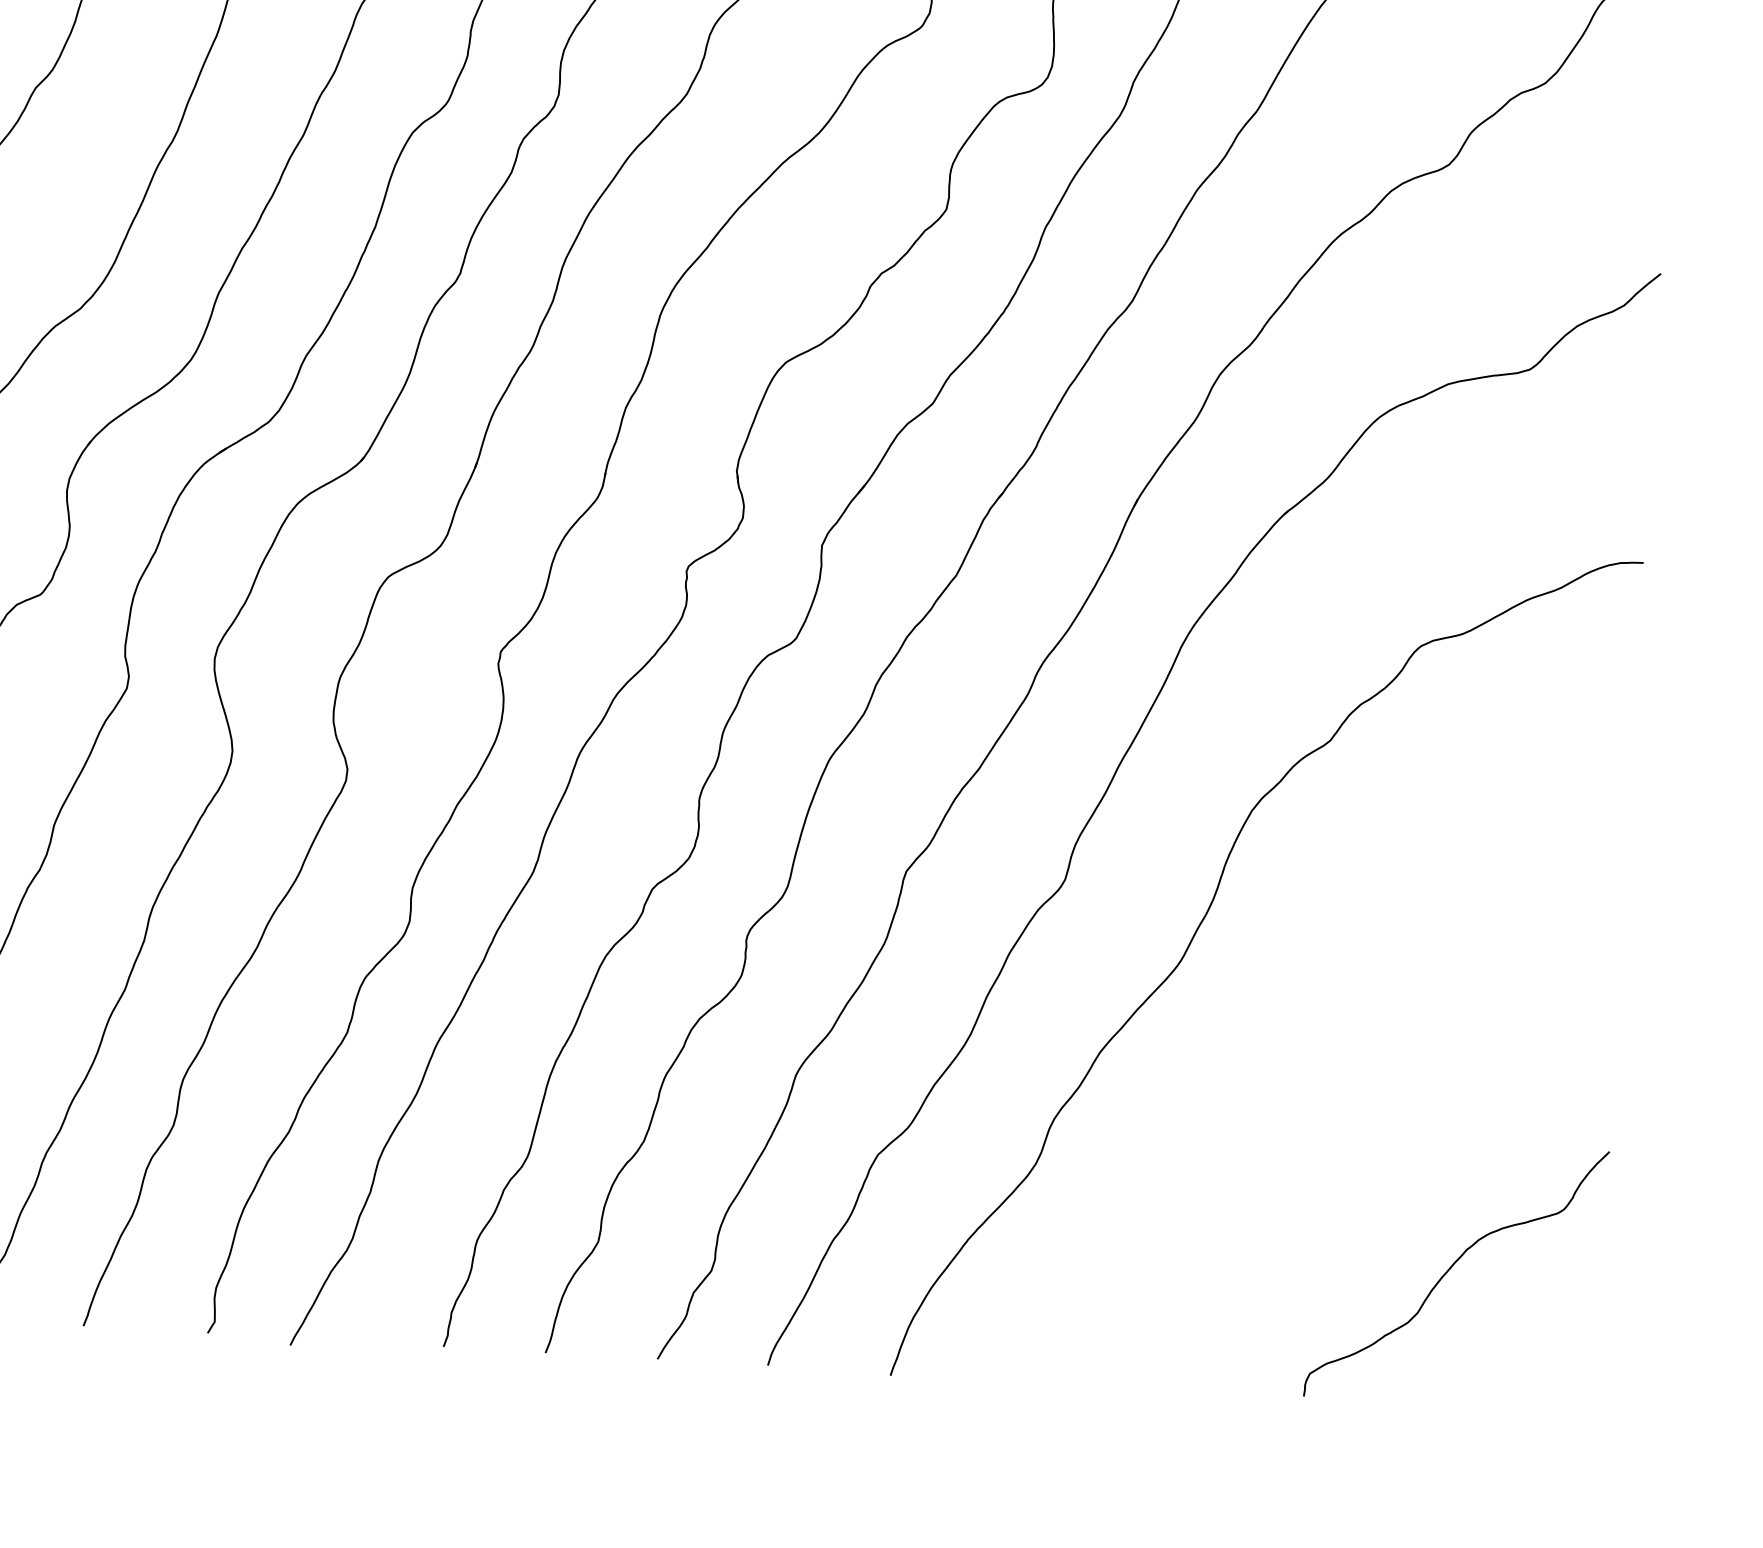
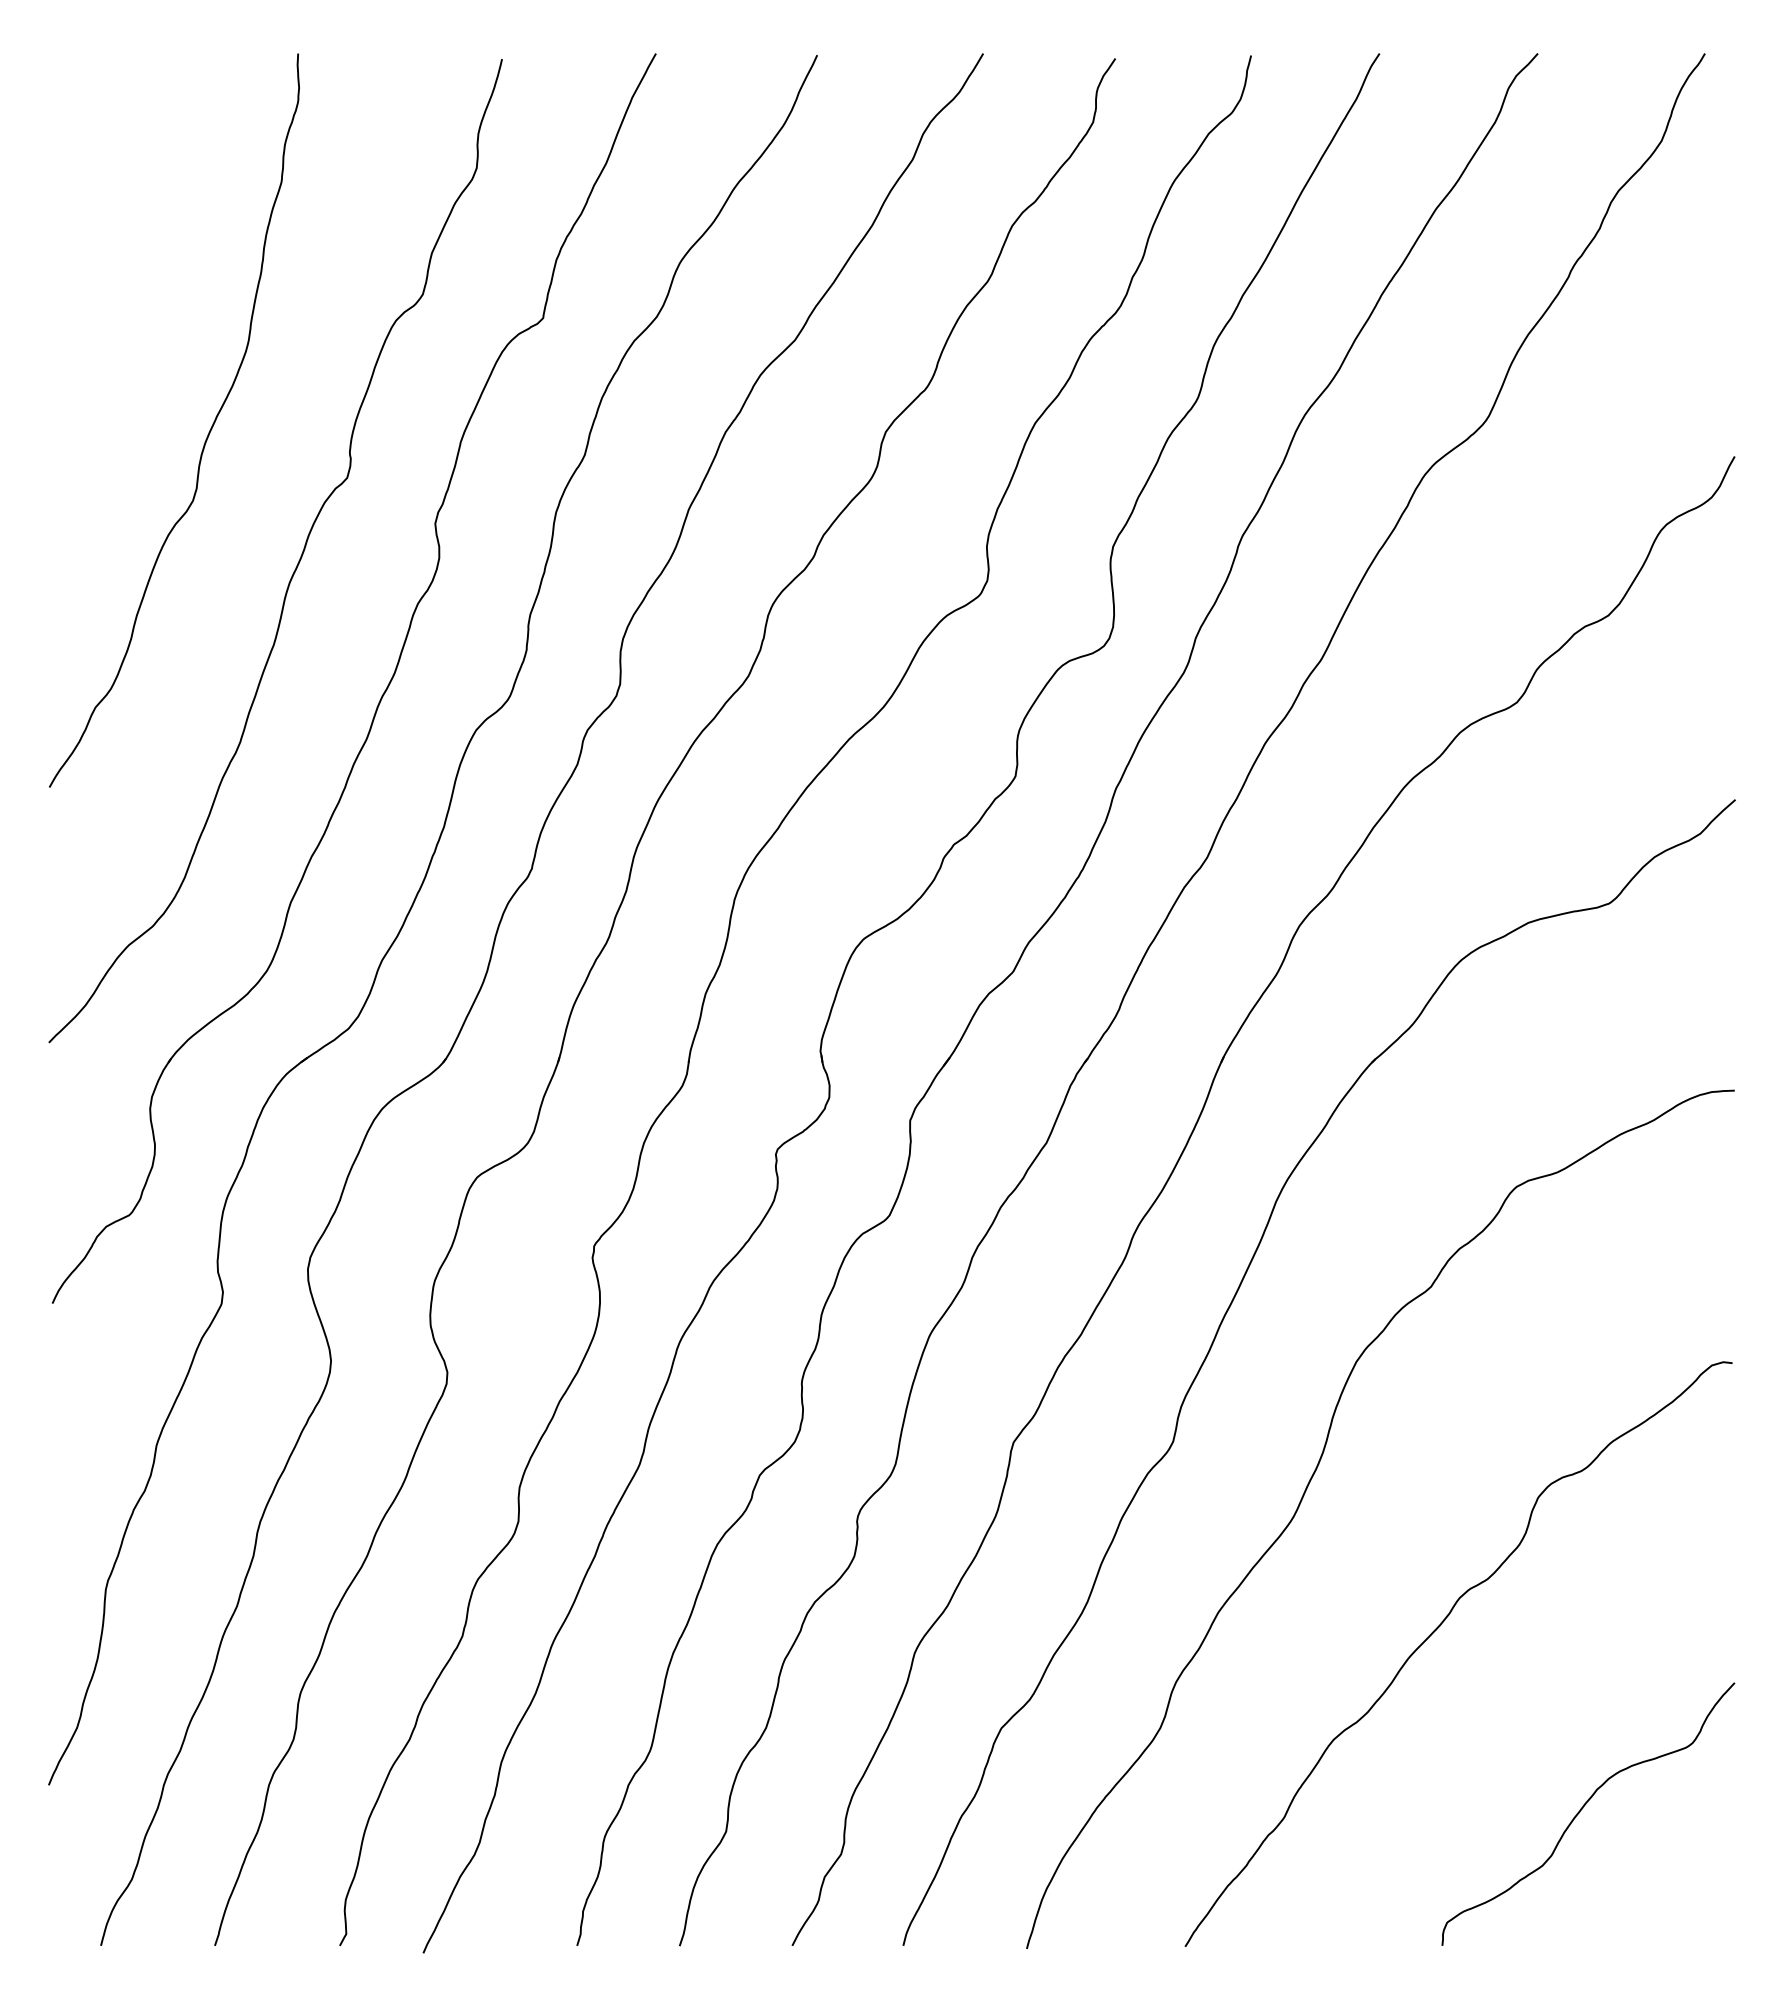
curve: (1316, 1082) -> (1436, 1630), added

